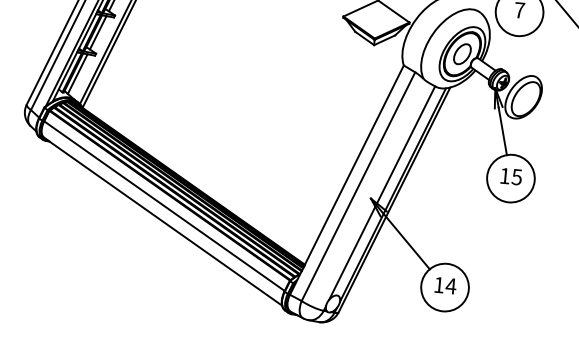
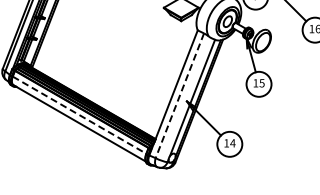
line: (357, 186) -> (179, 95), solid -> dashed
line: (166, 206) -> (80, 115), solid -> dashed

